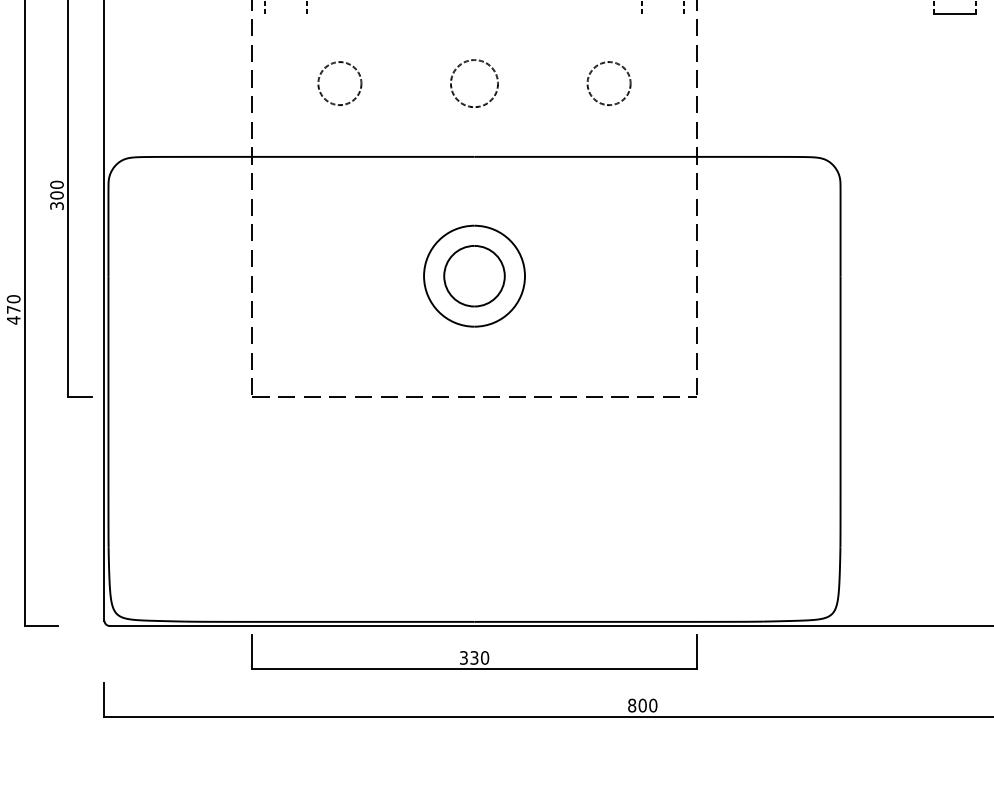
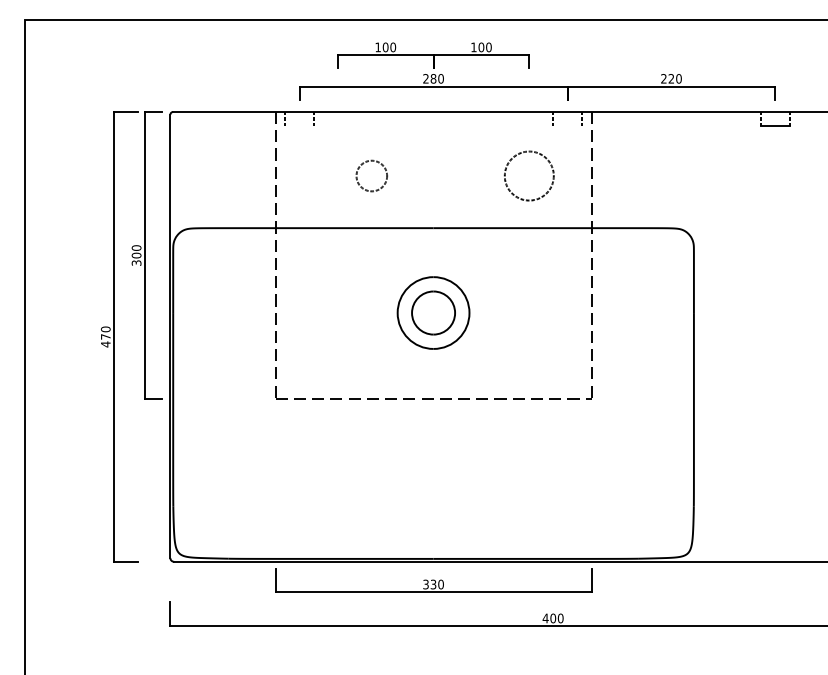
circle: (339, 82) -> (371, 175), moved
circle: (474, 82) -> (433, 175), removed
circle: (609, 82) -> (529, 175), size x1.6
text: (631, 705) -> (545, 618), 800 -> 400

